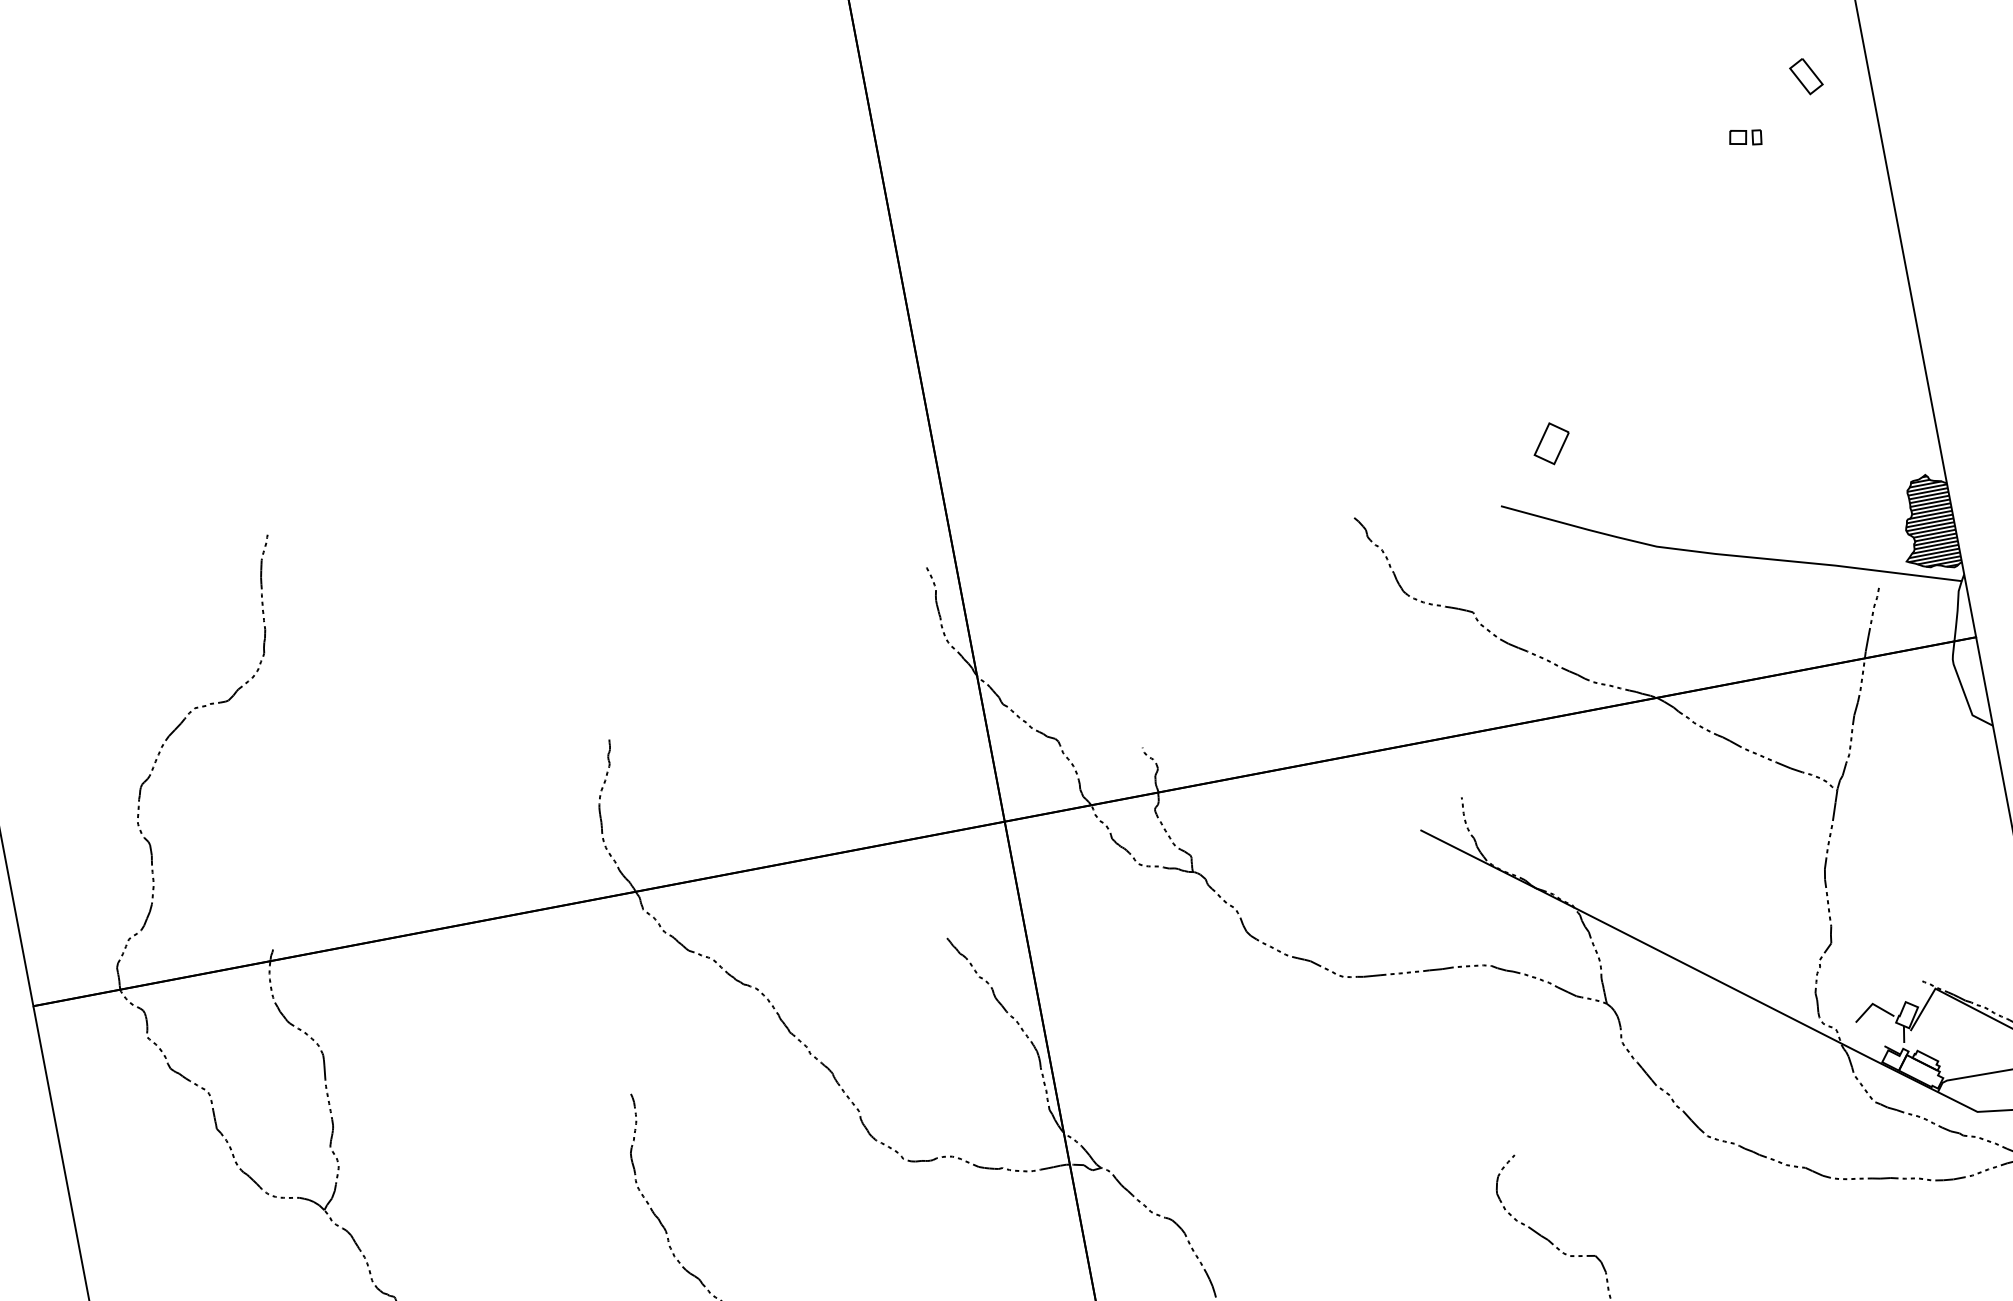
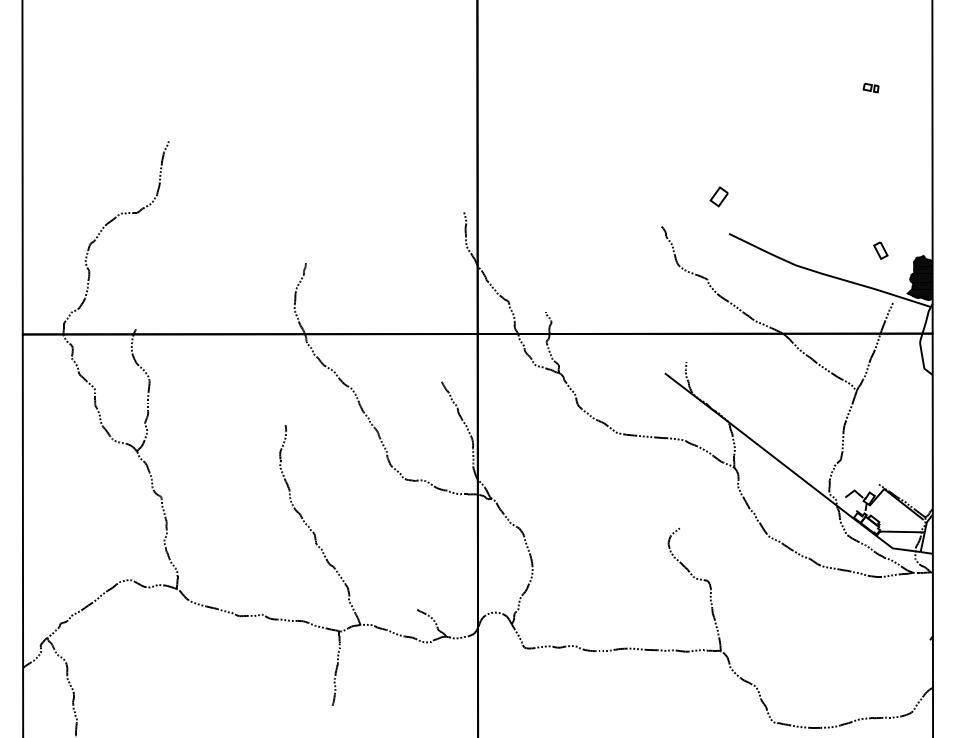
part: (1805, 76) -> (880, 250), moved
part: (1549, 443) -> (718, 196), moved

